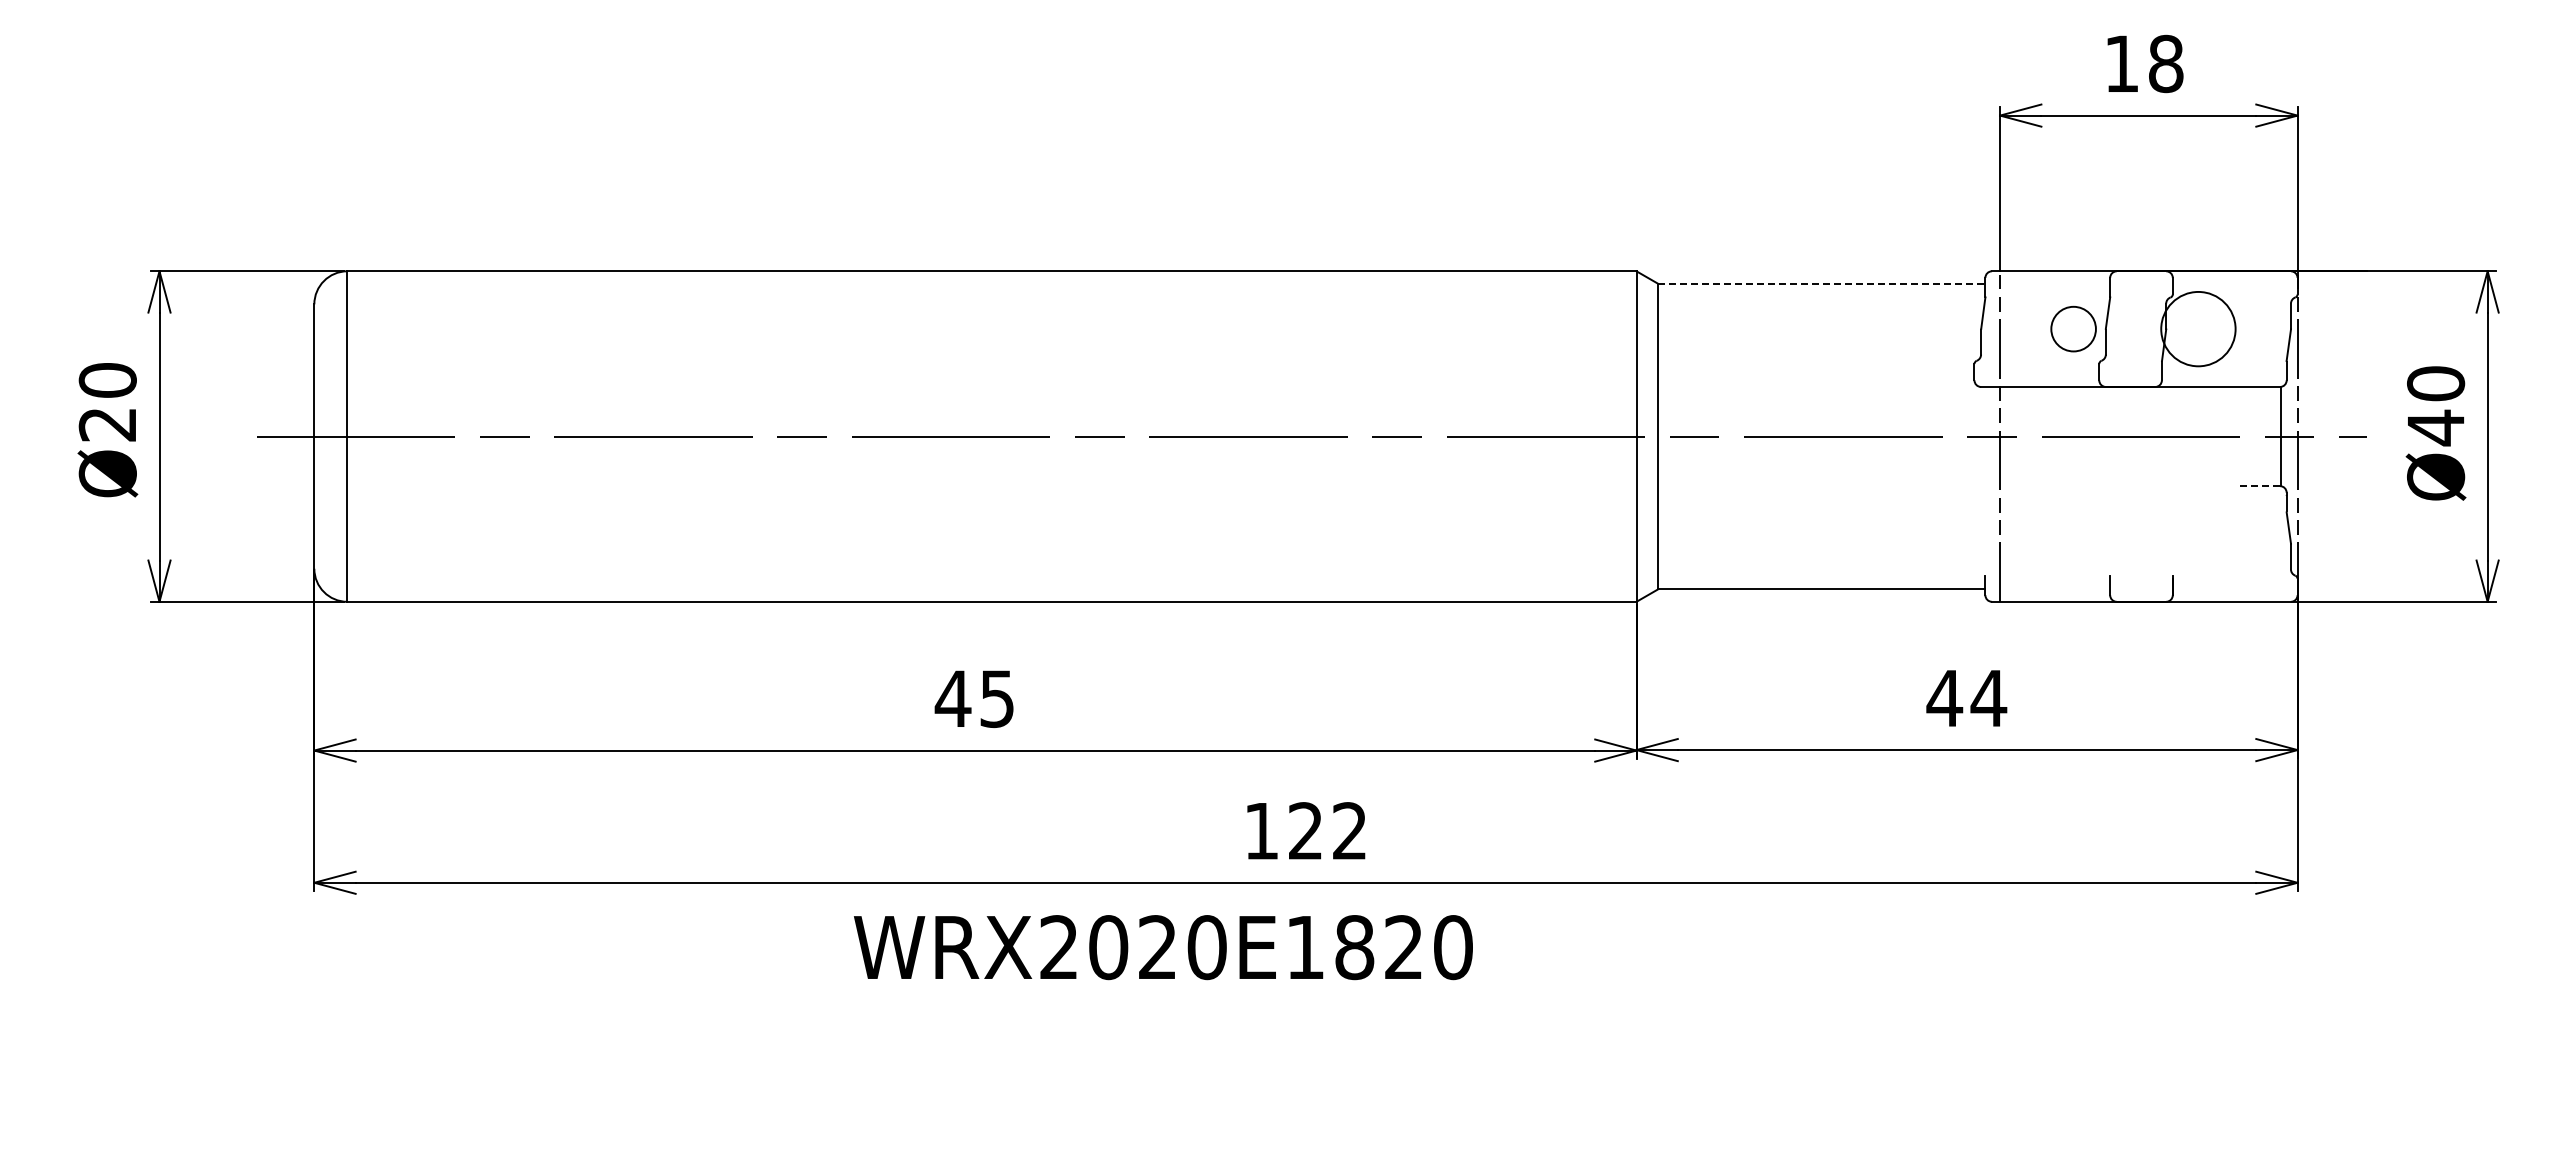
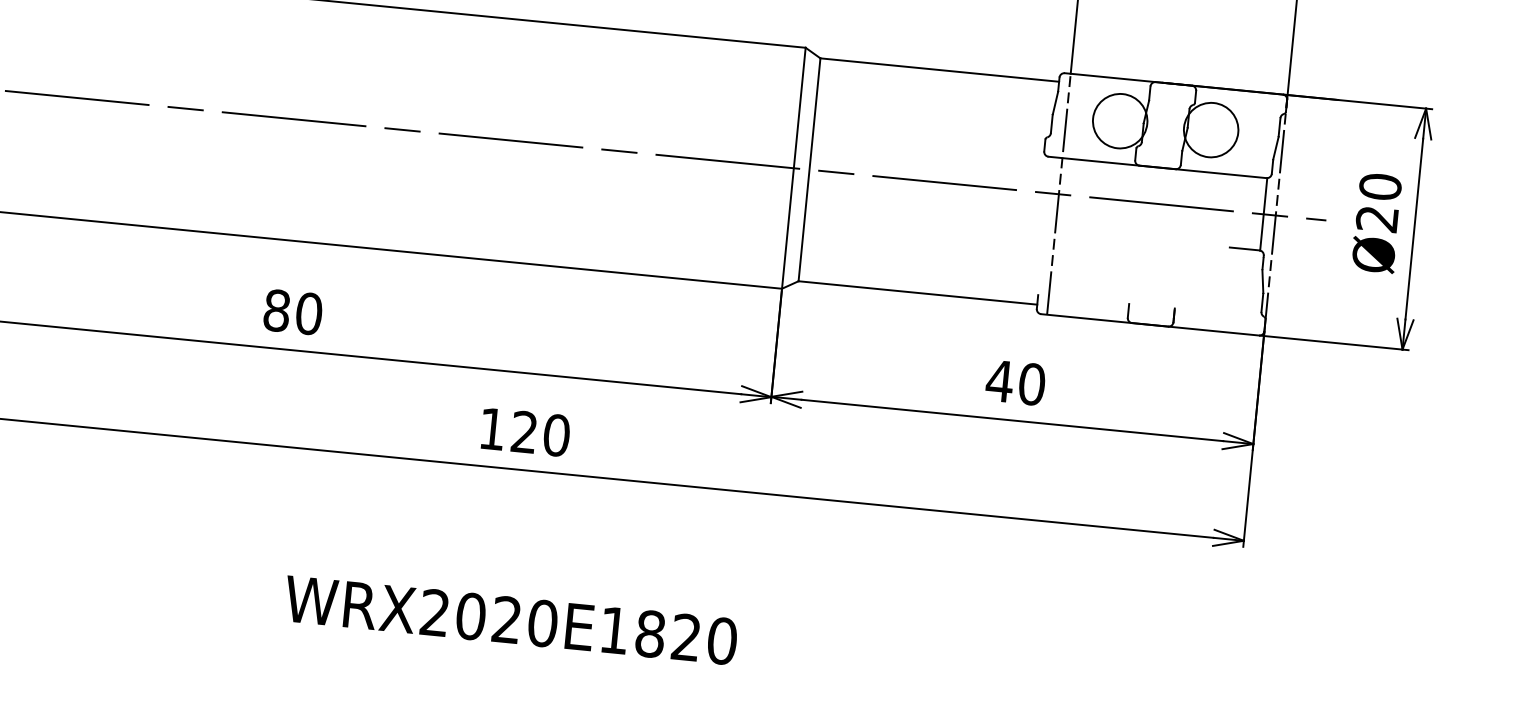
line: (1821, 283) -> (939, 69), dashed -> solid
circle: (2073, 328) -> (1120, 120), size x1.67
text: (2435, 427) -> (1376, 218), Ø40 -> Ø20
line: (2259, 486) -> (1244, 249), dashed -> solid
text: (974, 698) -> (292, 311), 45 -> 80
text: (1988, 698) -> (1031, 384), 44 -> 40
text: (1349, 831) -> (556, 435), 122 -> 120
text: (1163, 947) -> (511, 620), moved

